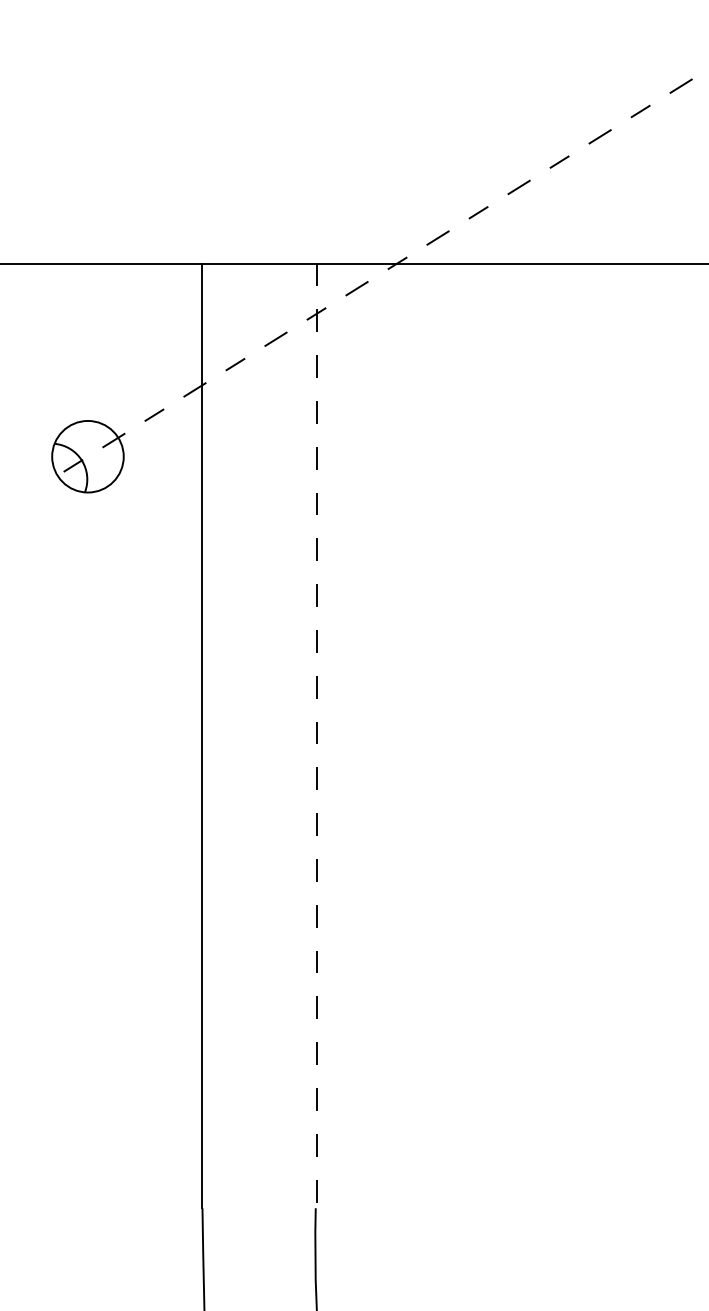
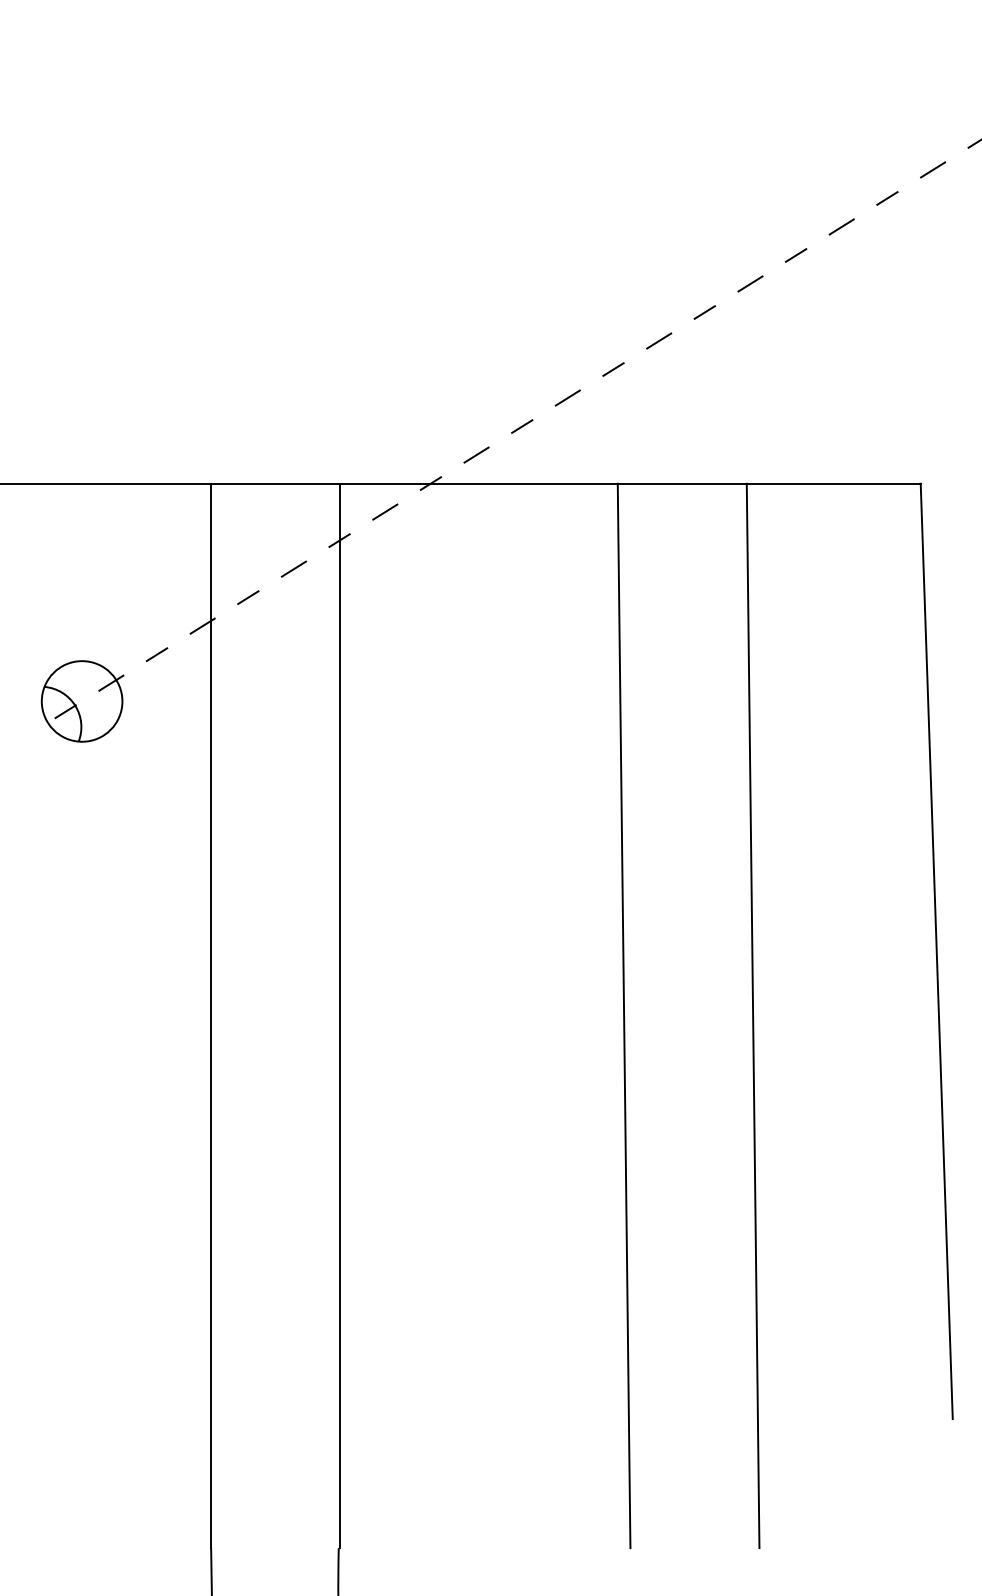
line: (568, 735) -> (623, 1015), added
line: (682, 735) -> (752, 1015), added
line: (317, 736) -> (340, 1016), dashed -> solid

